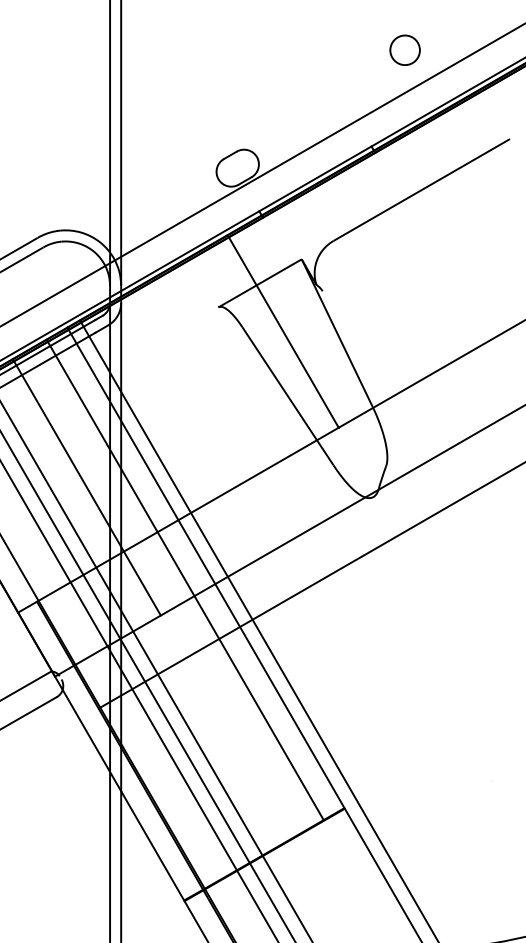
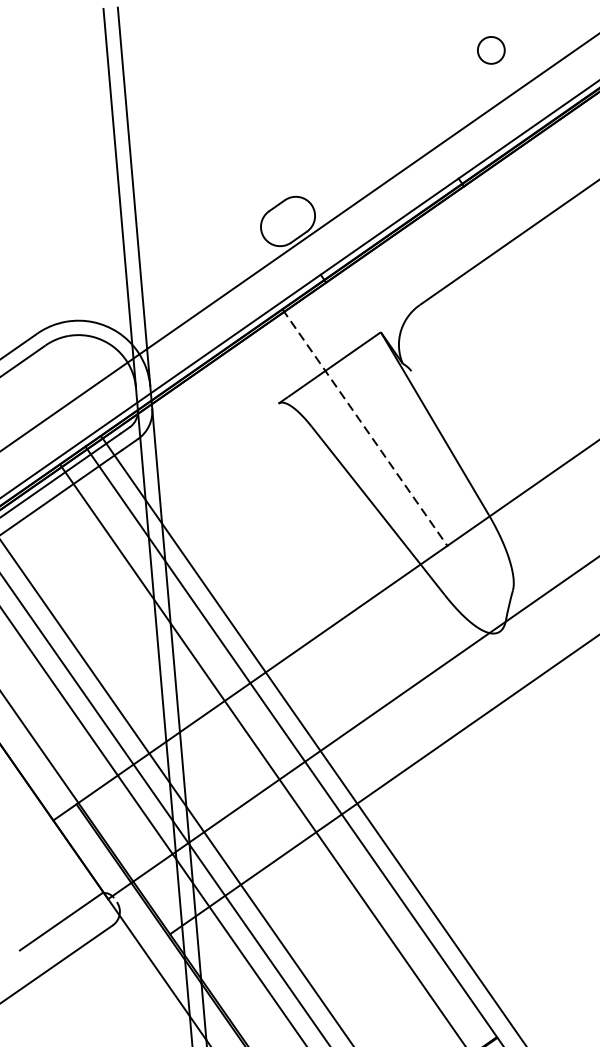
circle: (404, 49) -> (490, 49), size x0.7
line: (283, 332) -> (365, 428), solid -> dashed
line: (86, 487) -> (127, 651), removed

